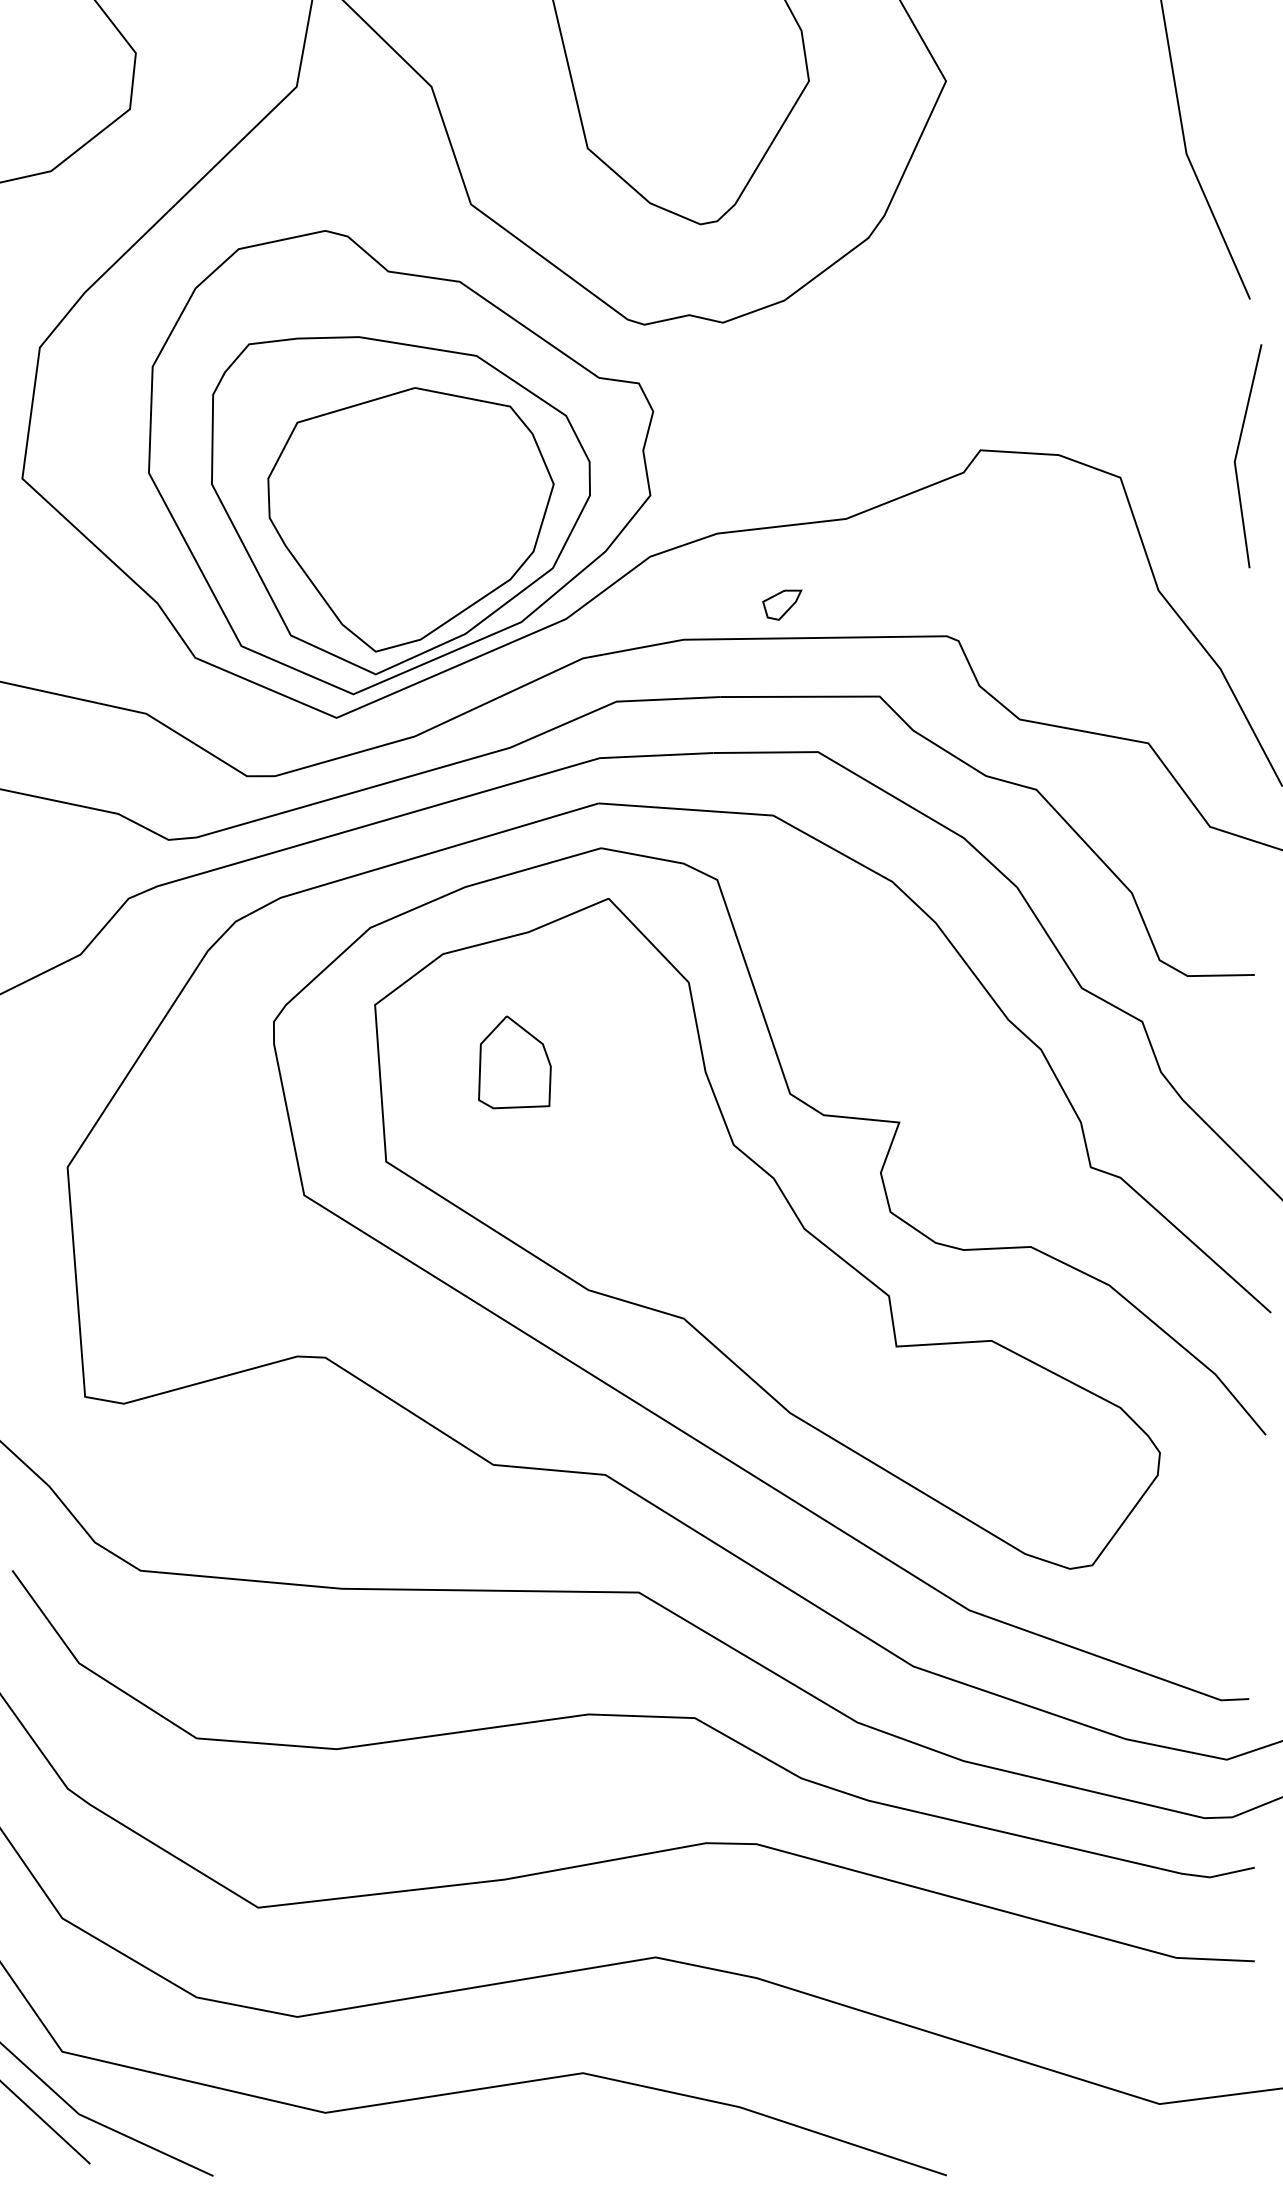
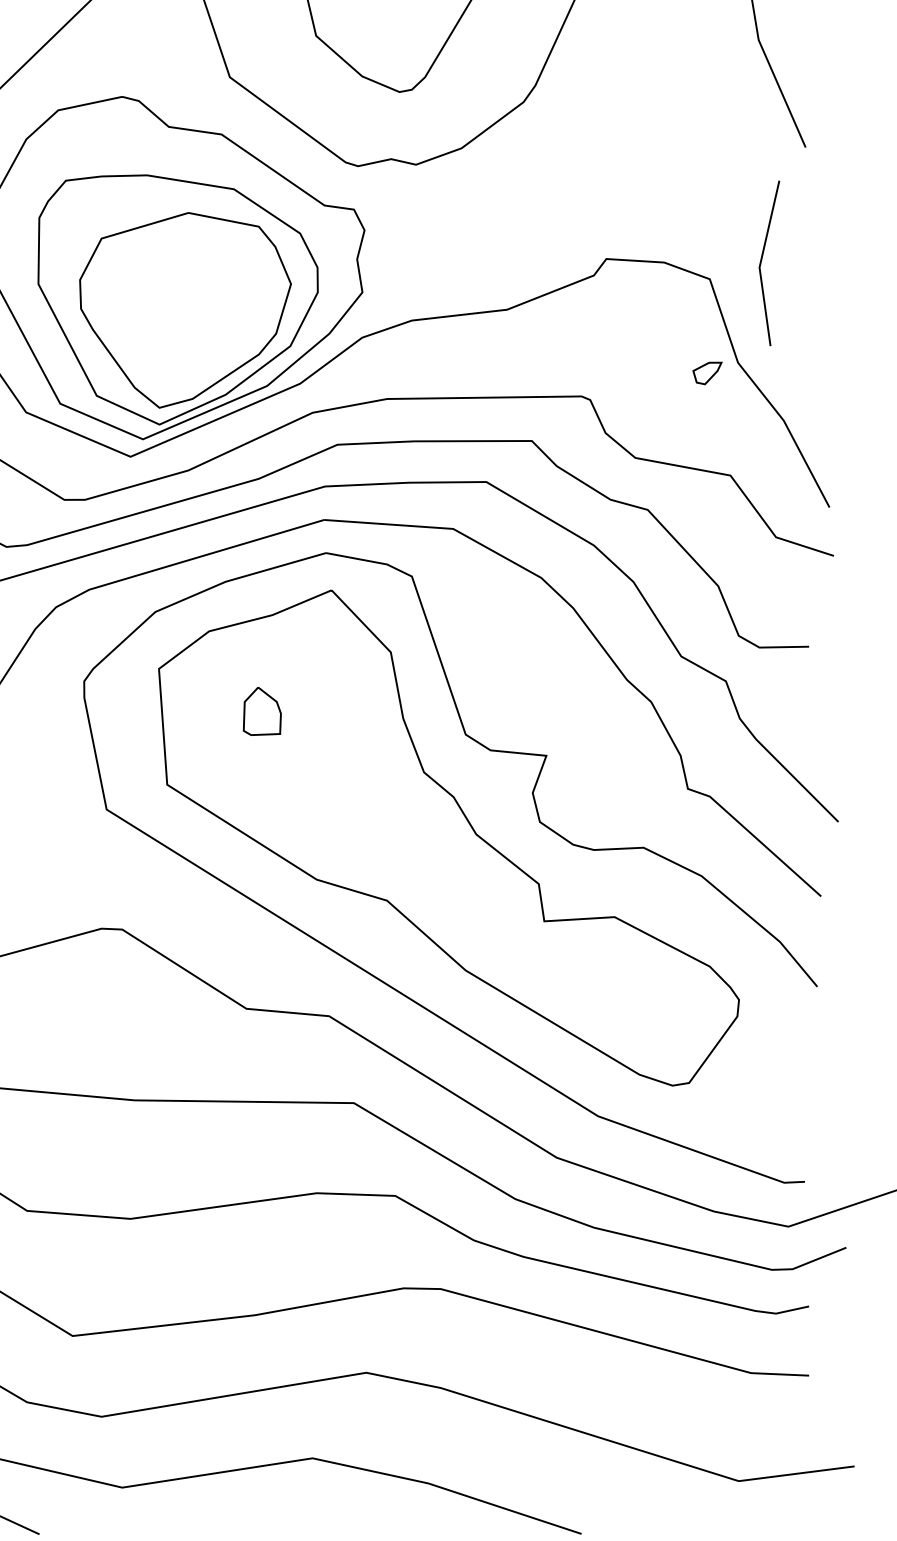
line: (1237, 455) -> (761, 262), moved
part: (782, 604) -> (707, 372), moved
part: (514, 1062) -> (262, 711), size x0.7

